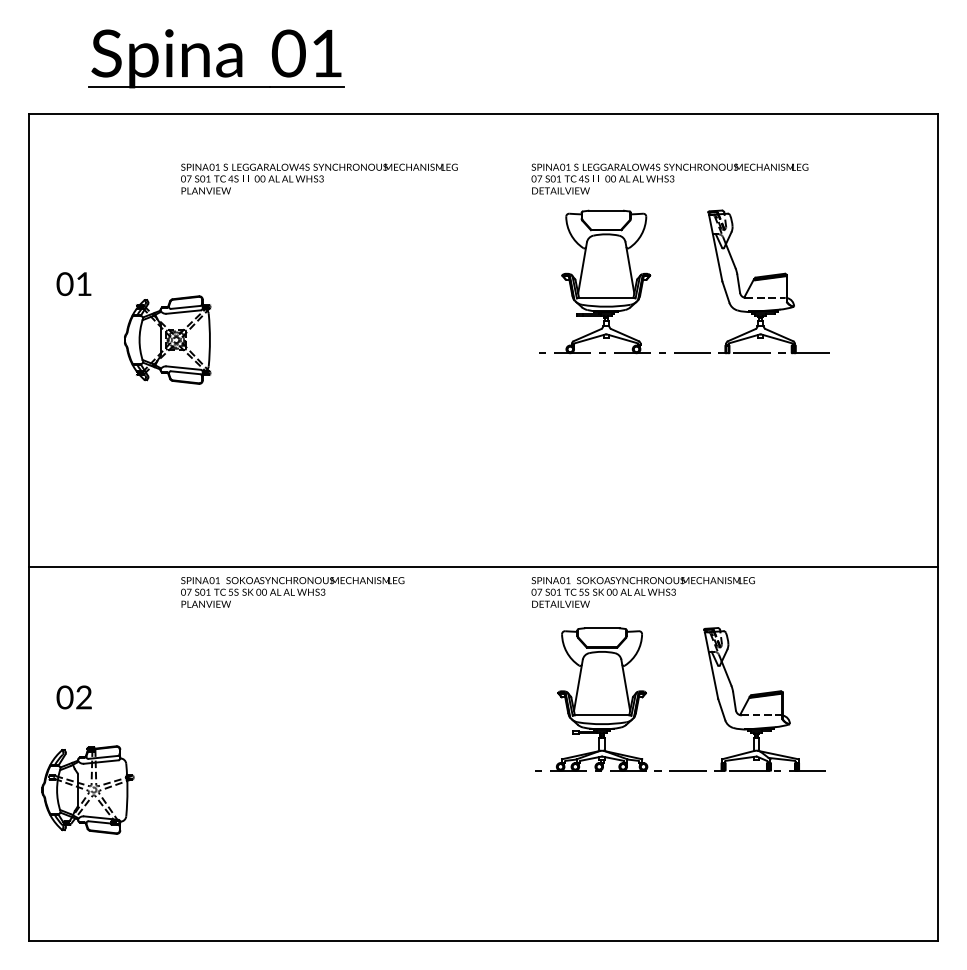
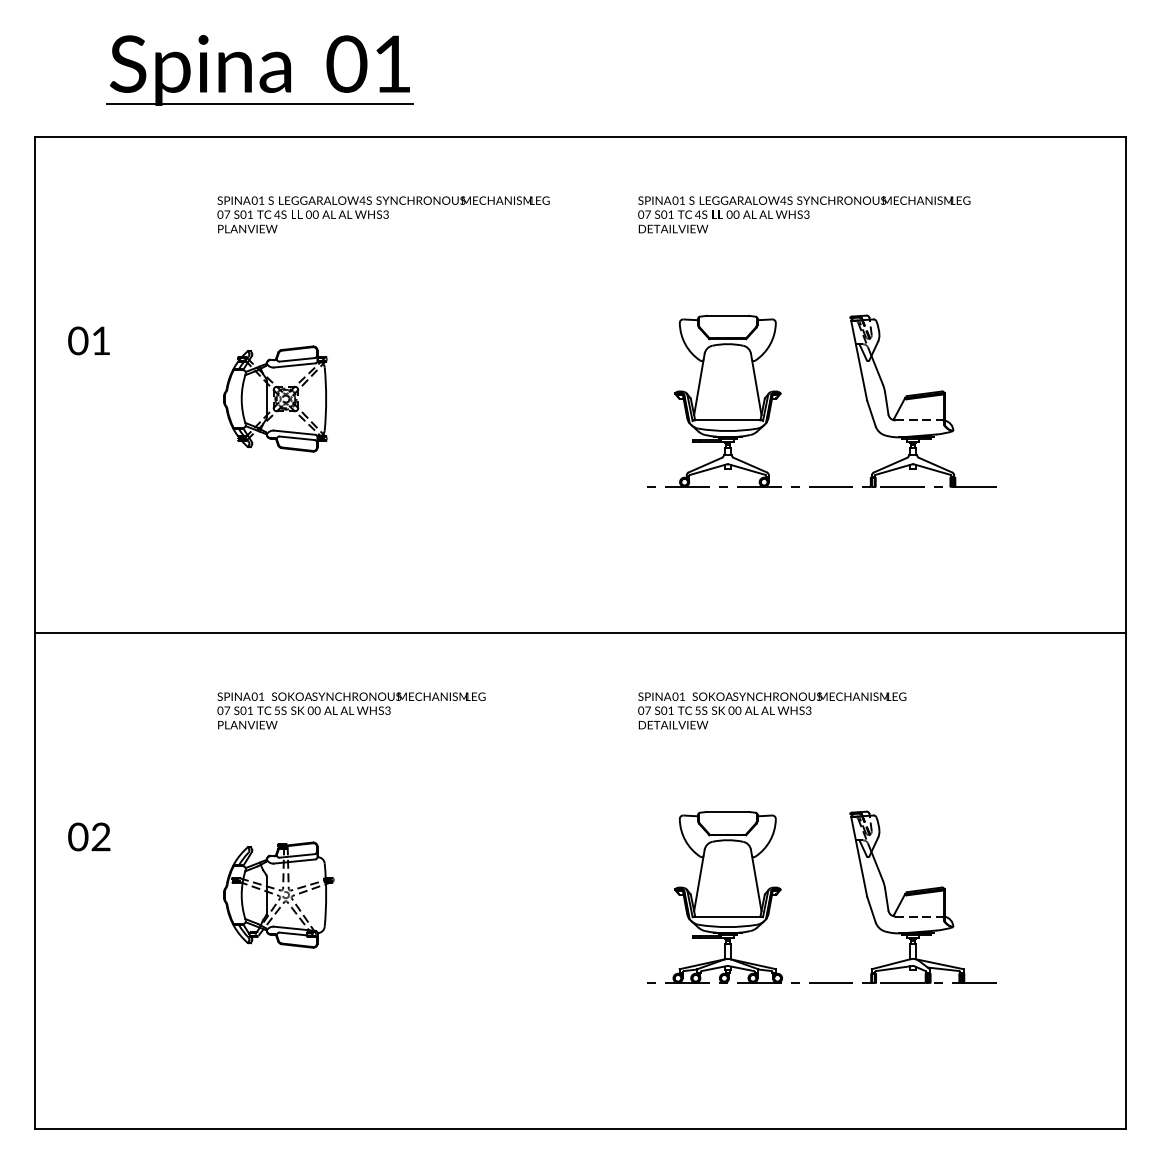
part: (650, 276) -> (781, 394), moved
part: (167, 339) -> (275, 398), moved
line: (483, 567) -> (580, 633), moved
part: (646, 693) -> (781, 890), moved
part: (87, 789) -> (278, 894), moved

